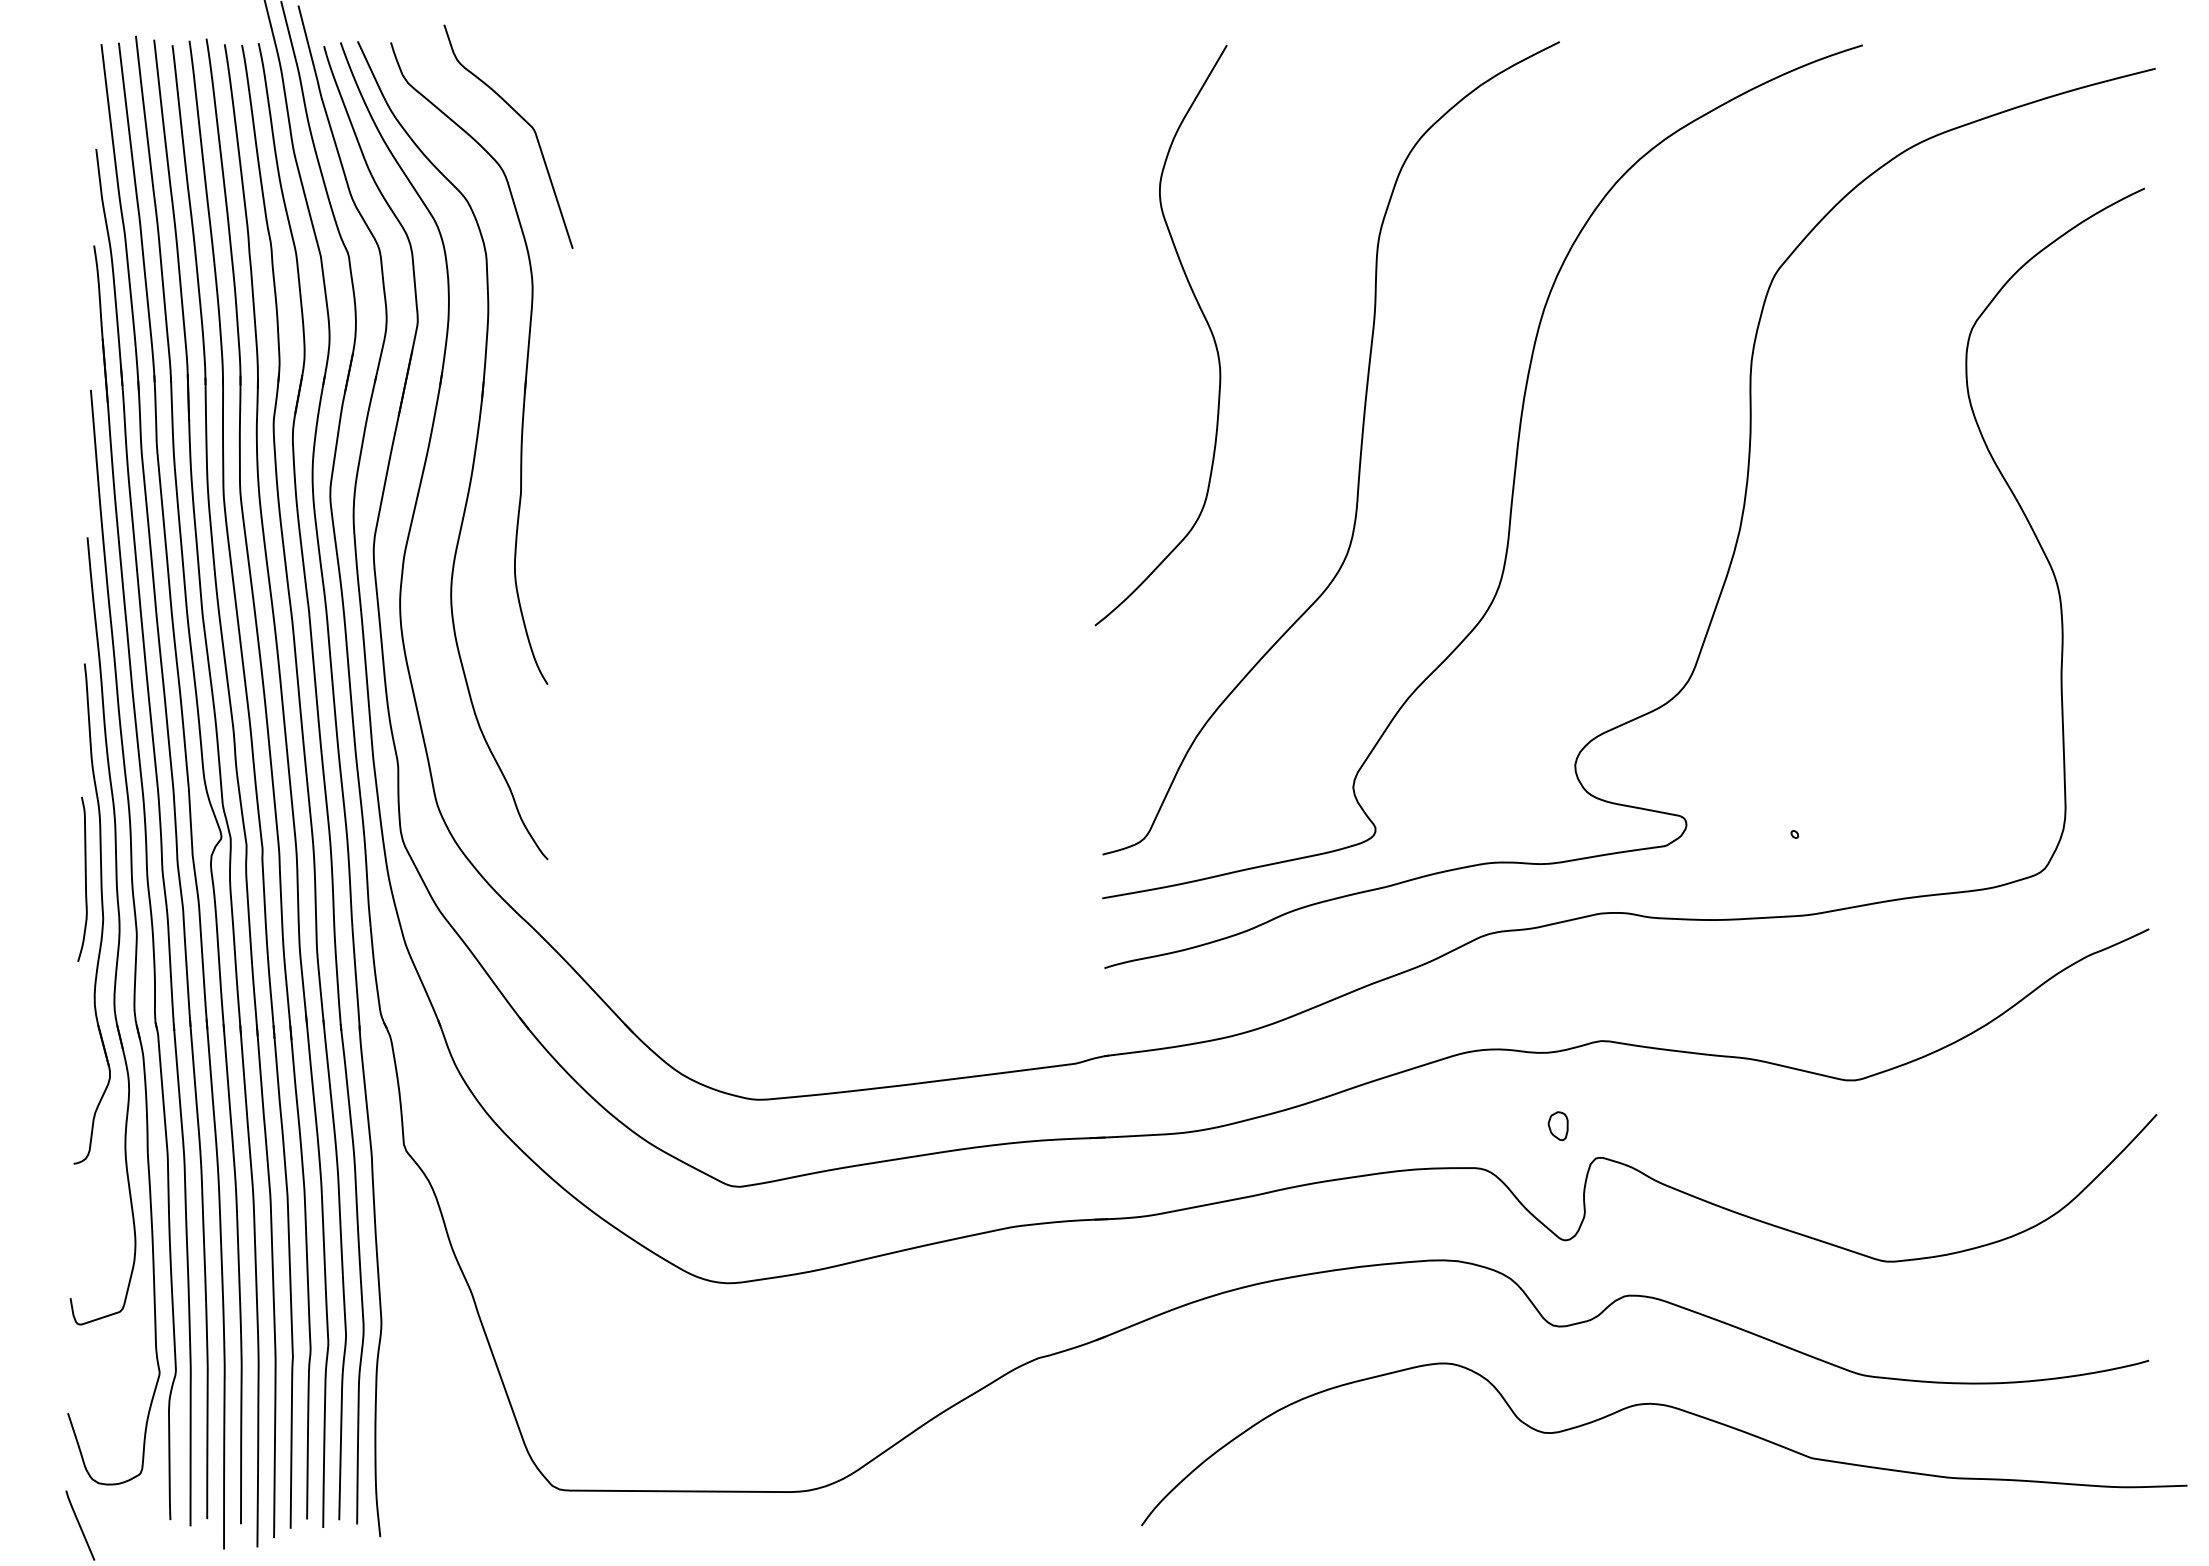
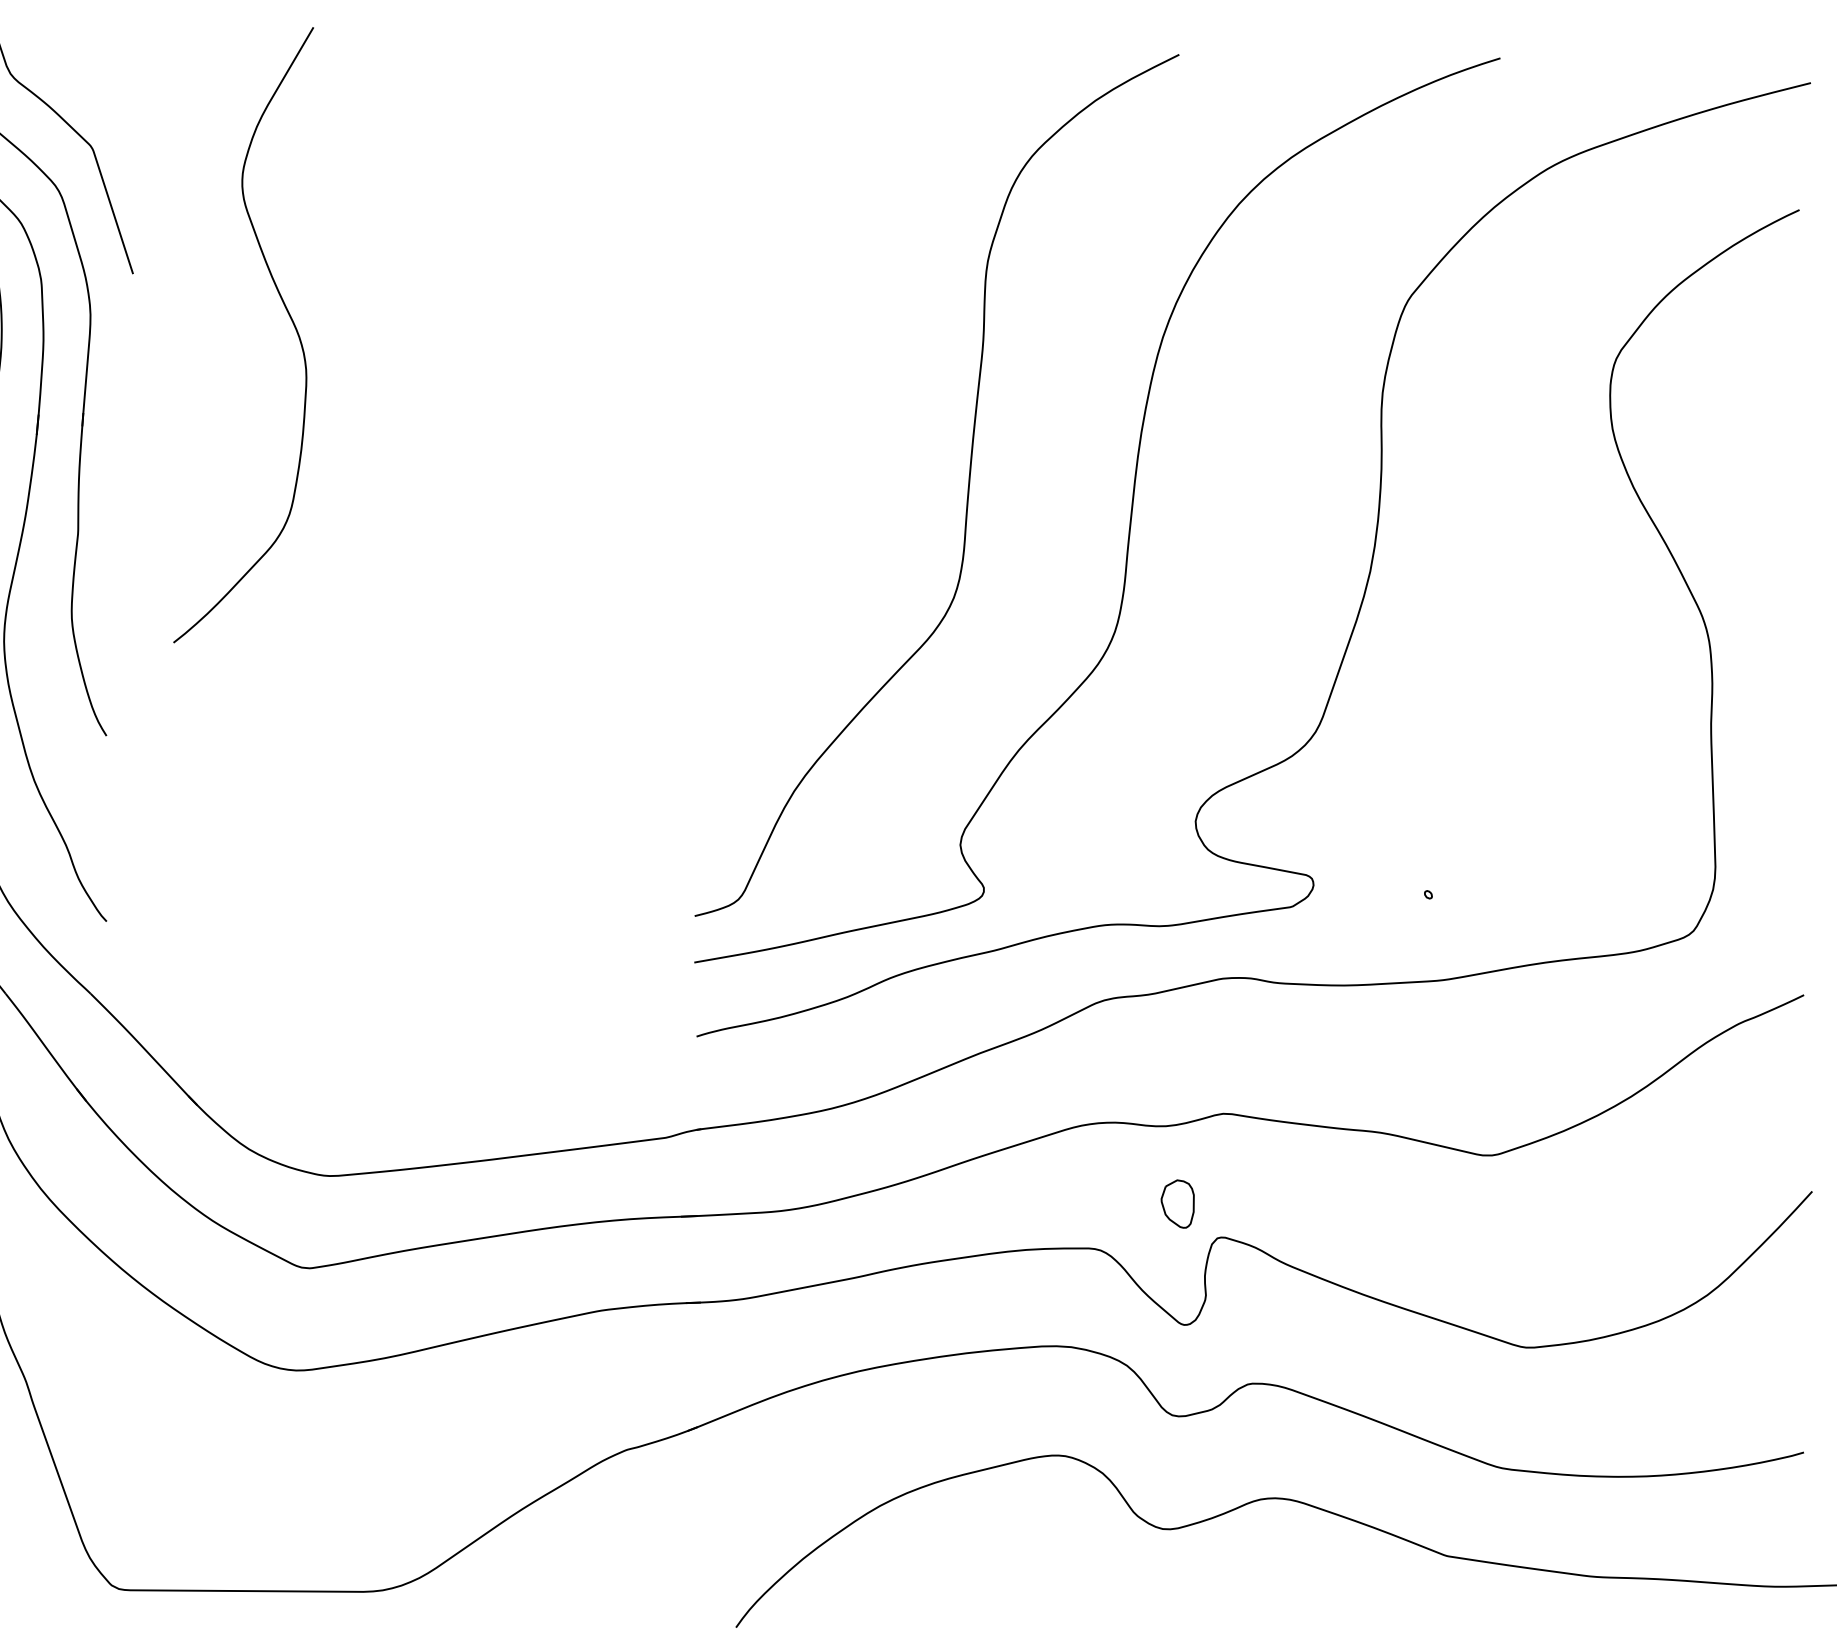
curve: (1202, 314) -> (287, 312), moved
part: (1557, 1125) -> (1176, 1203), size x1.6

